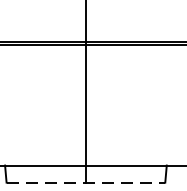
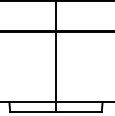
line: (86, 181) -> (56, 111), dashed -> solid

